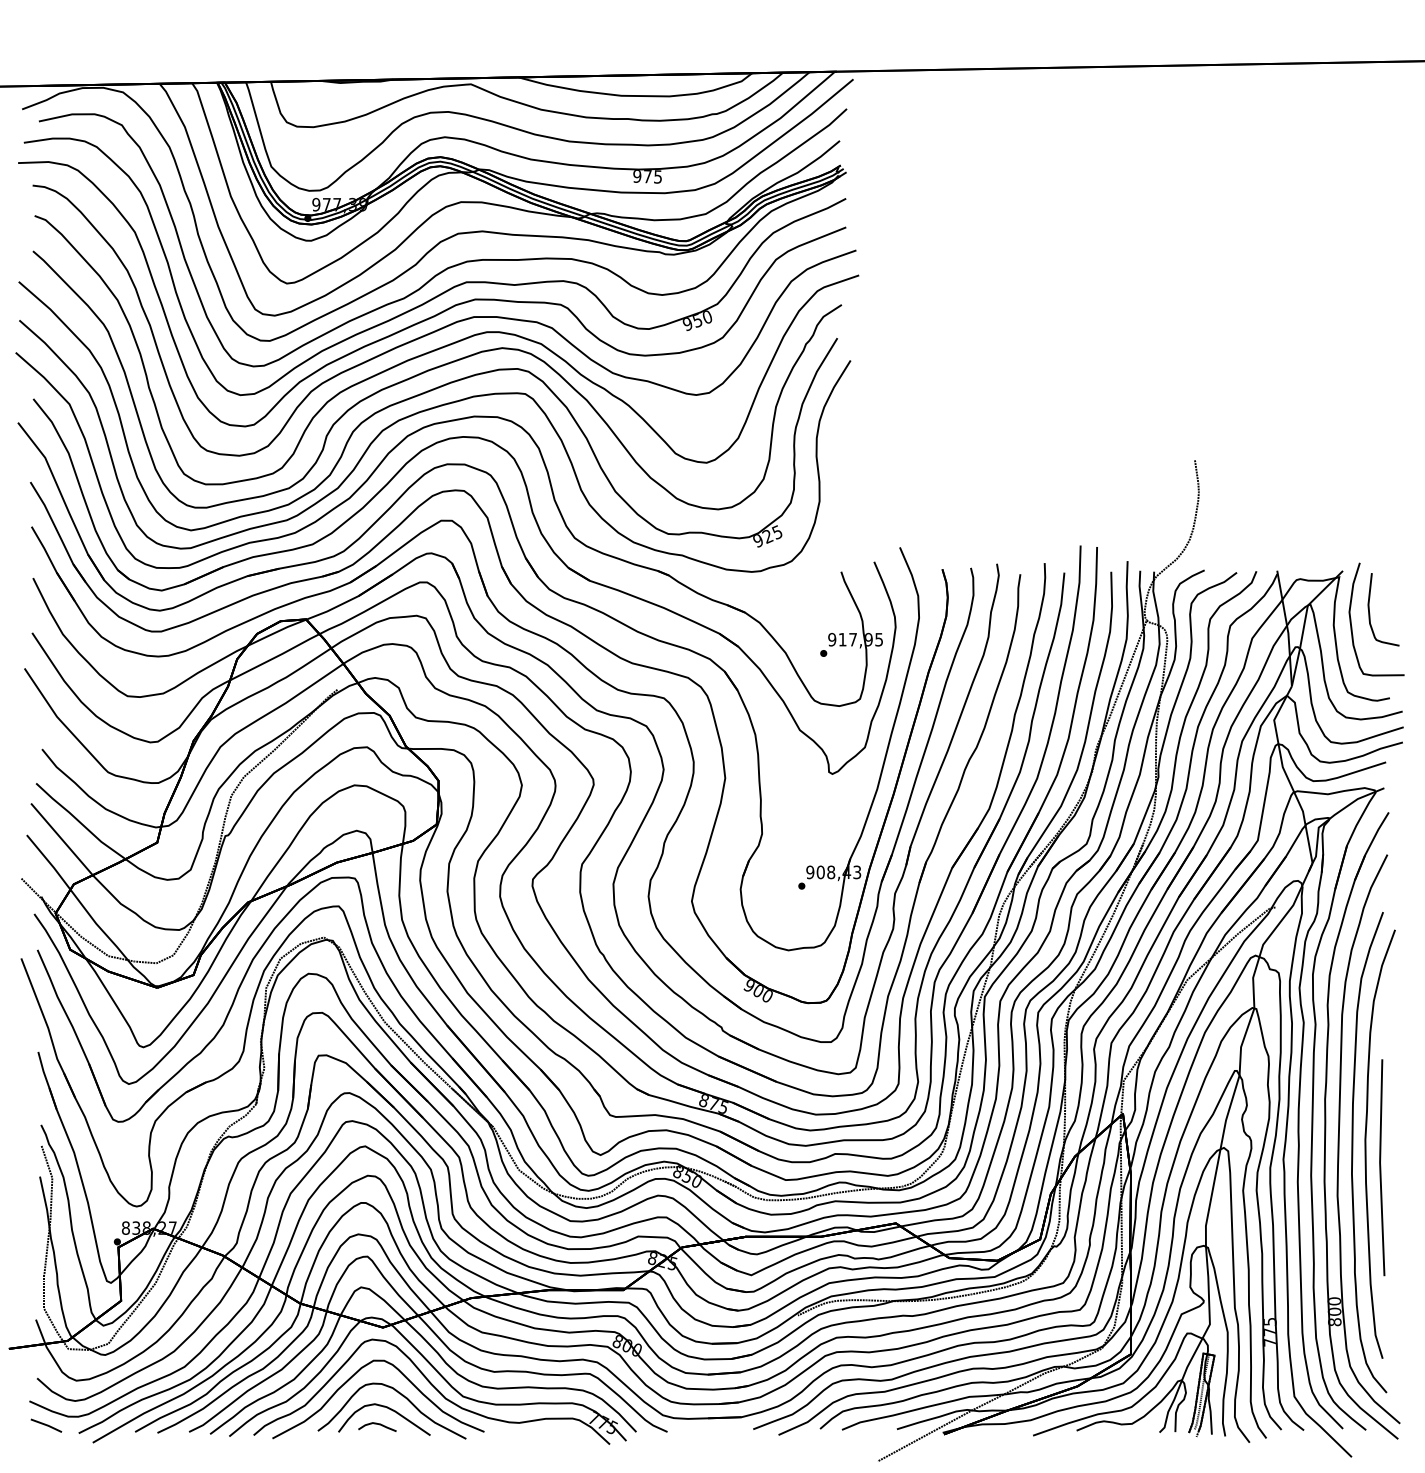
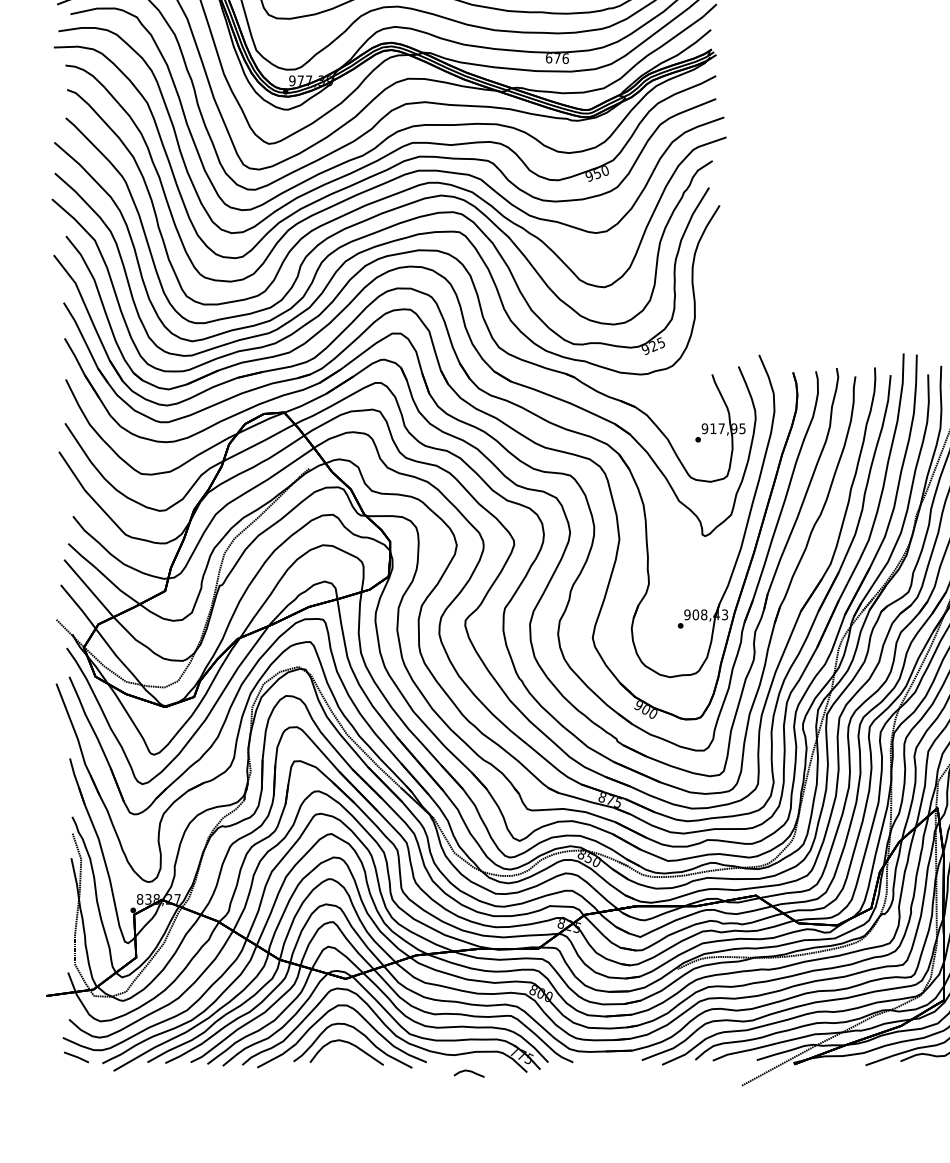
text: (647, 176) -> (557, 58), 975 -> 676
part: (377, 1426) -> (469, 1073), moved

